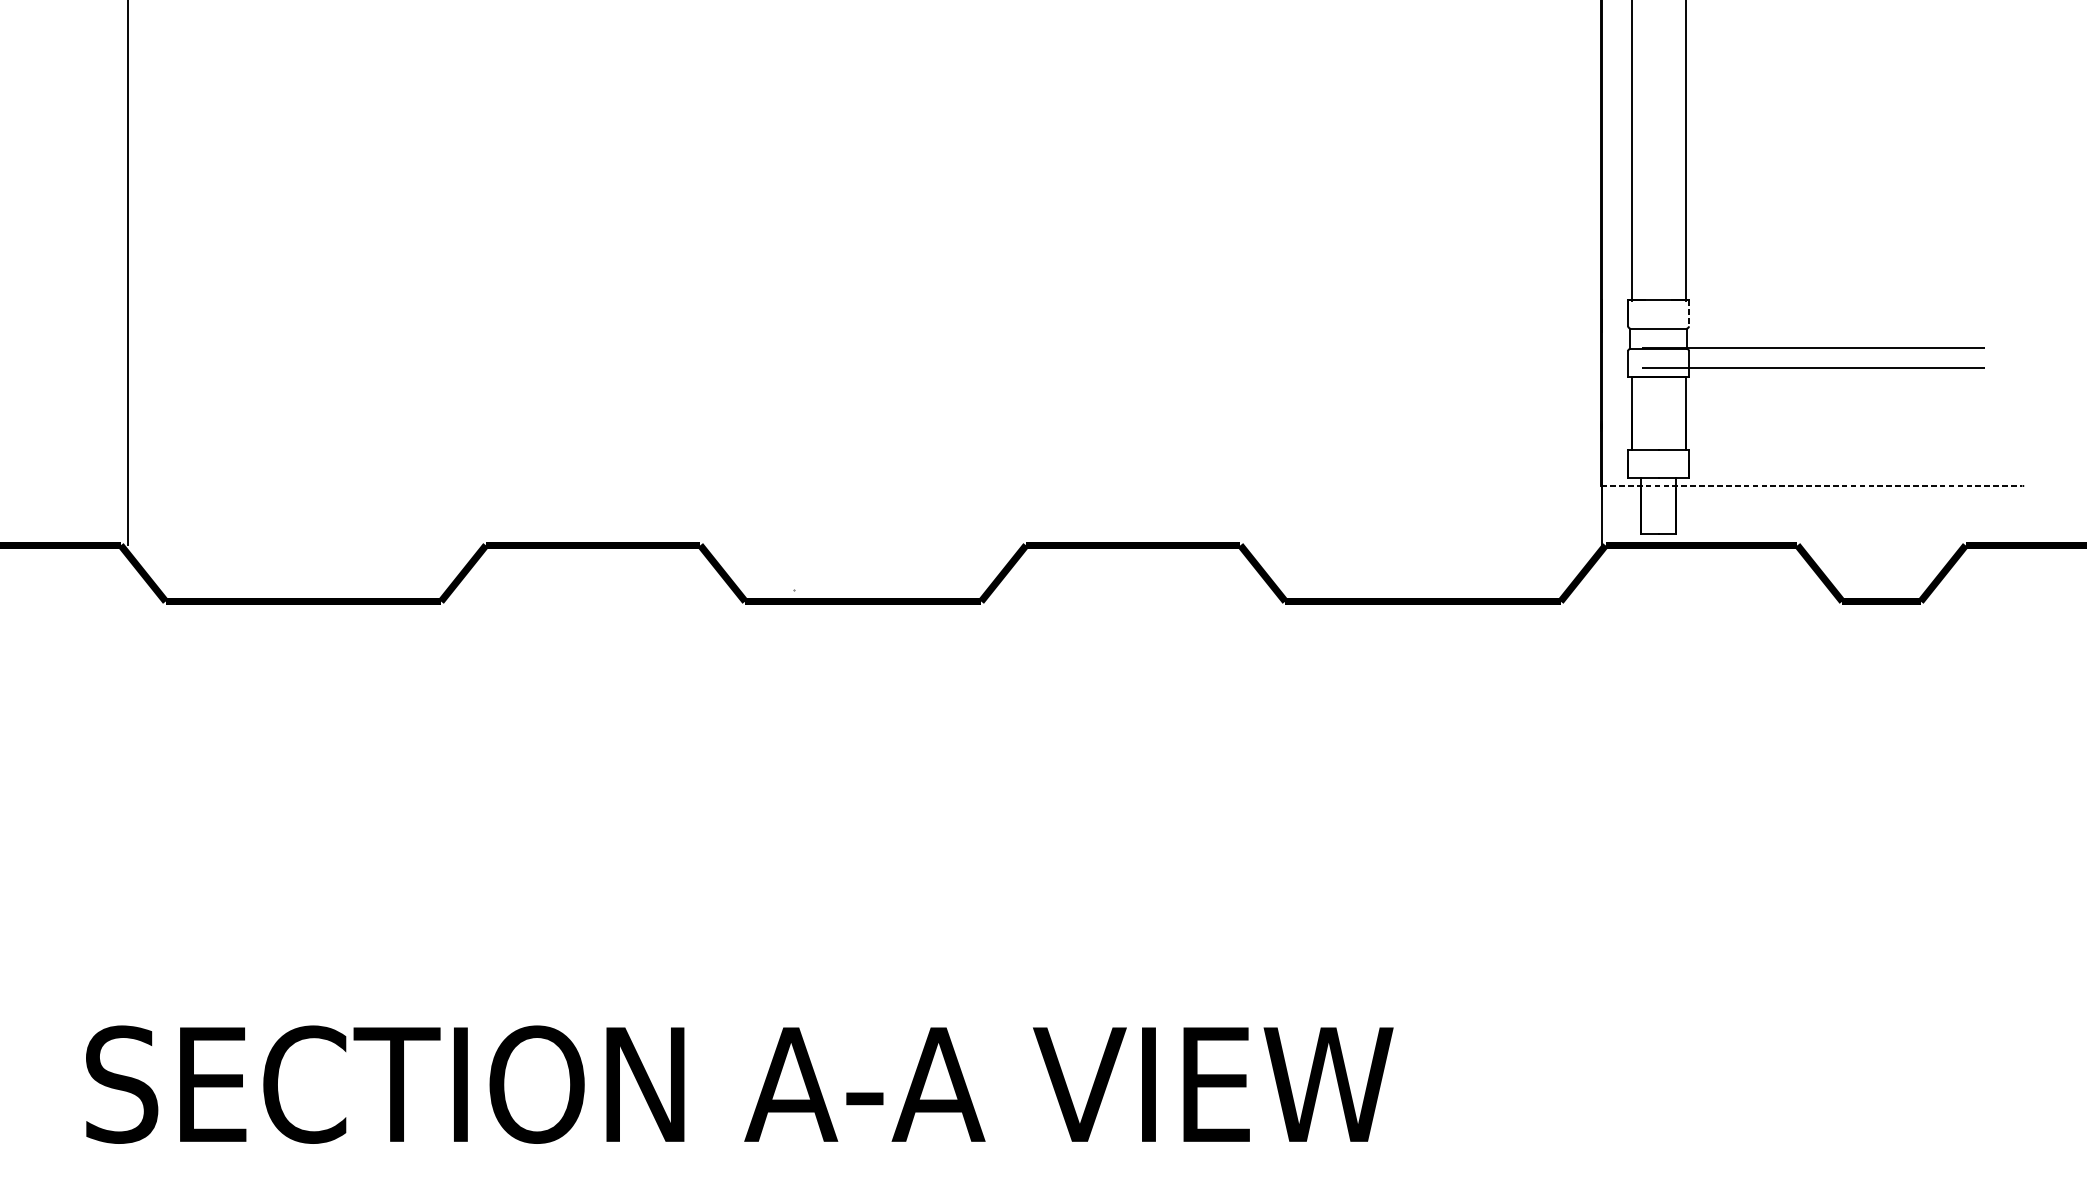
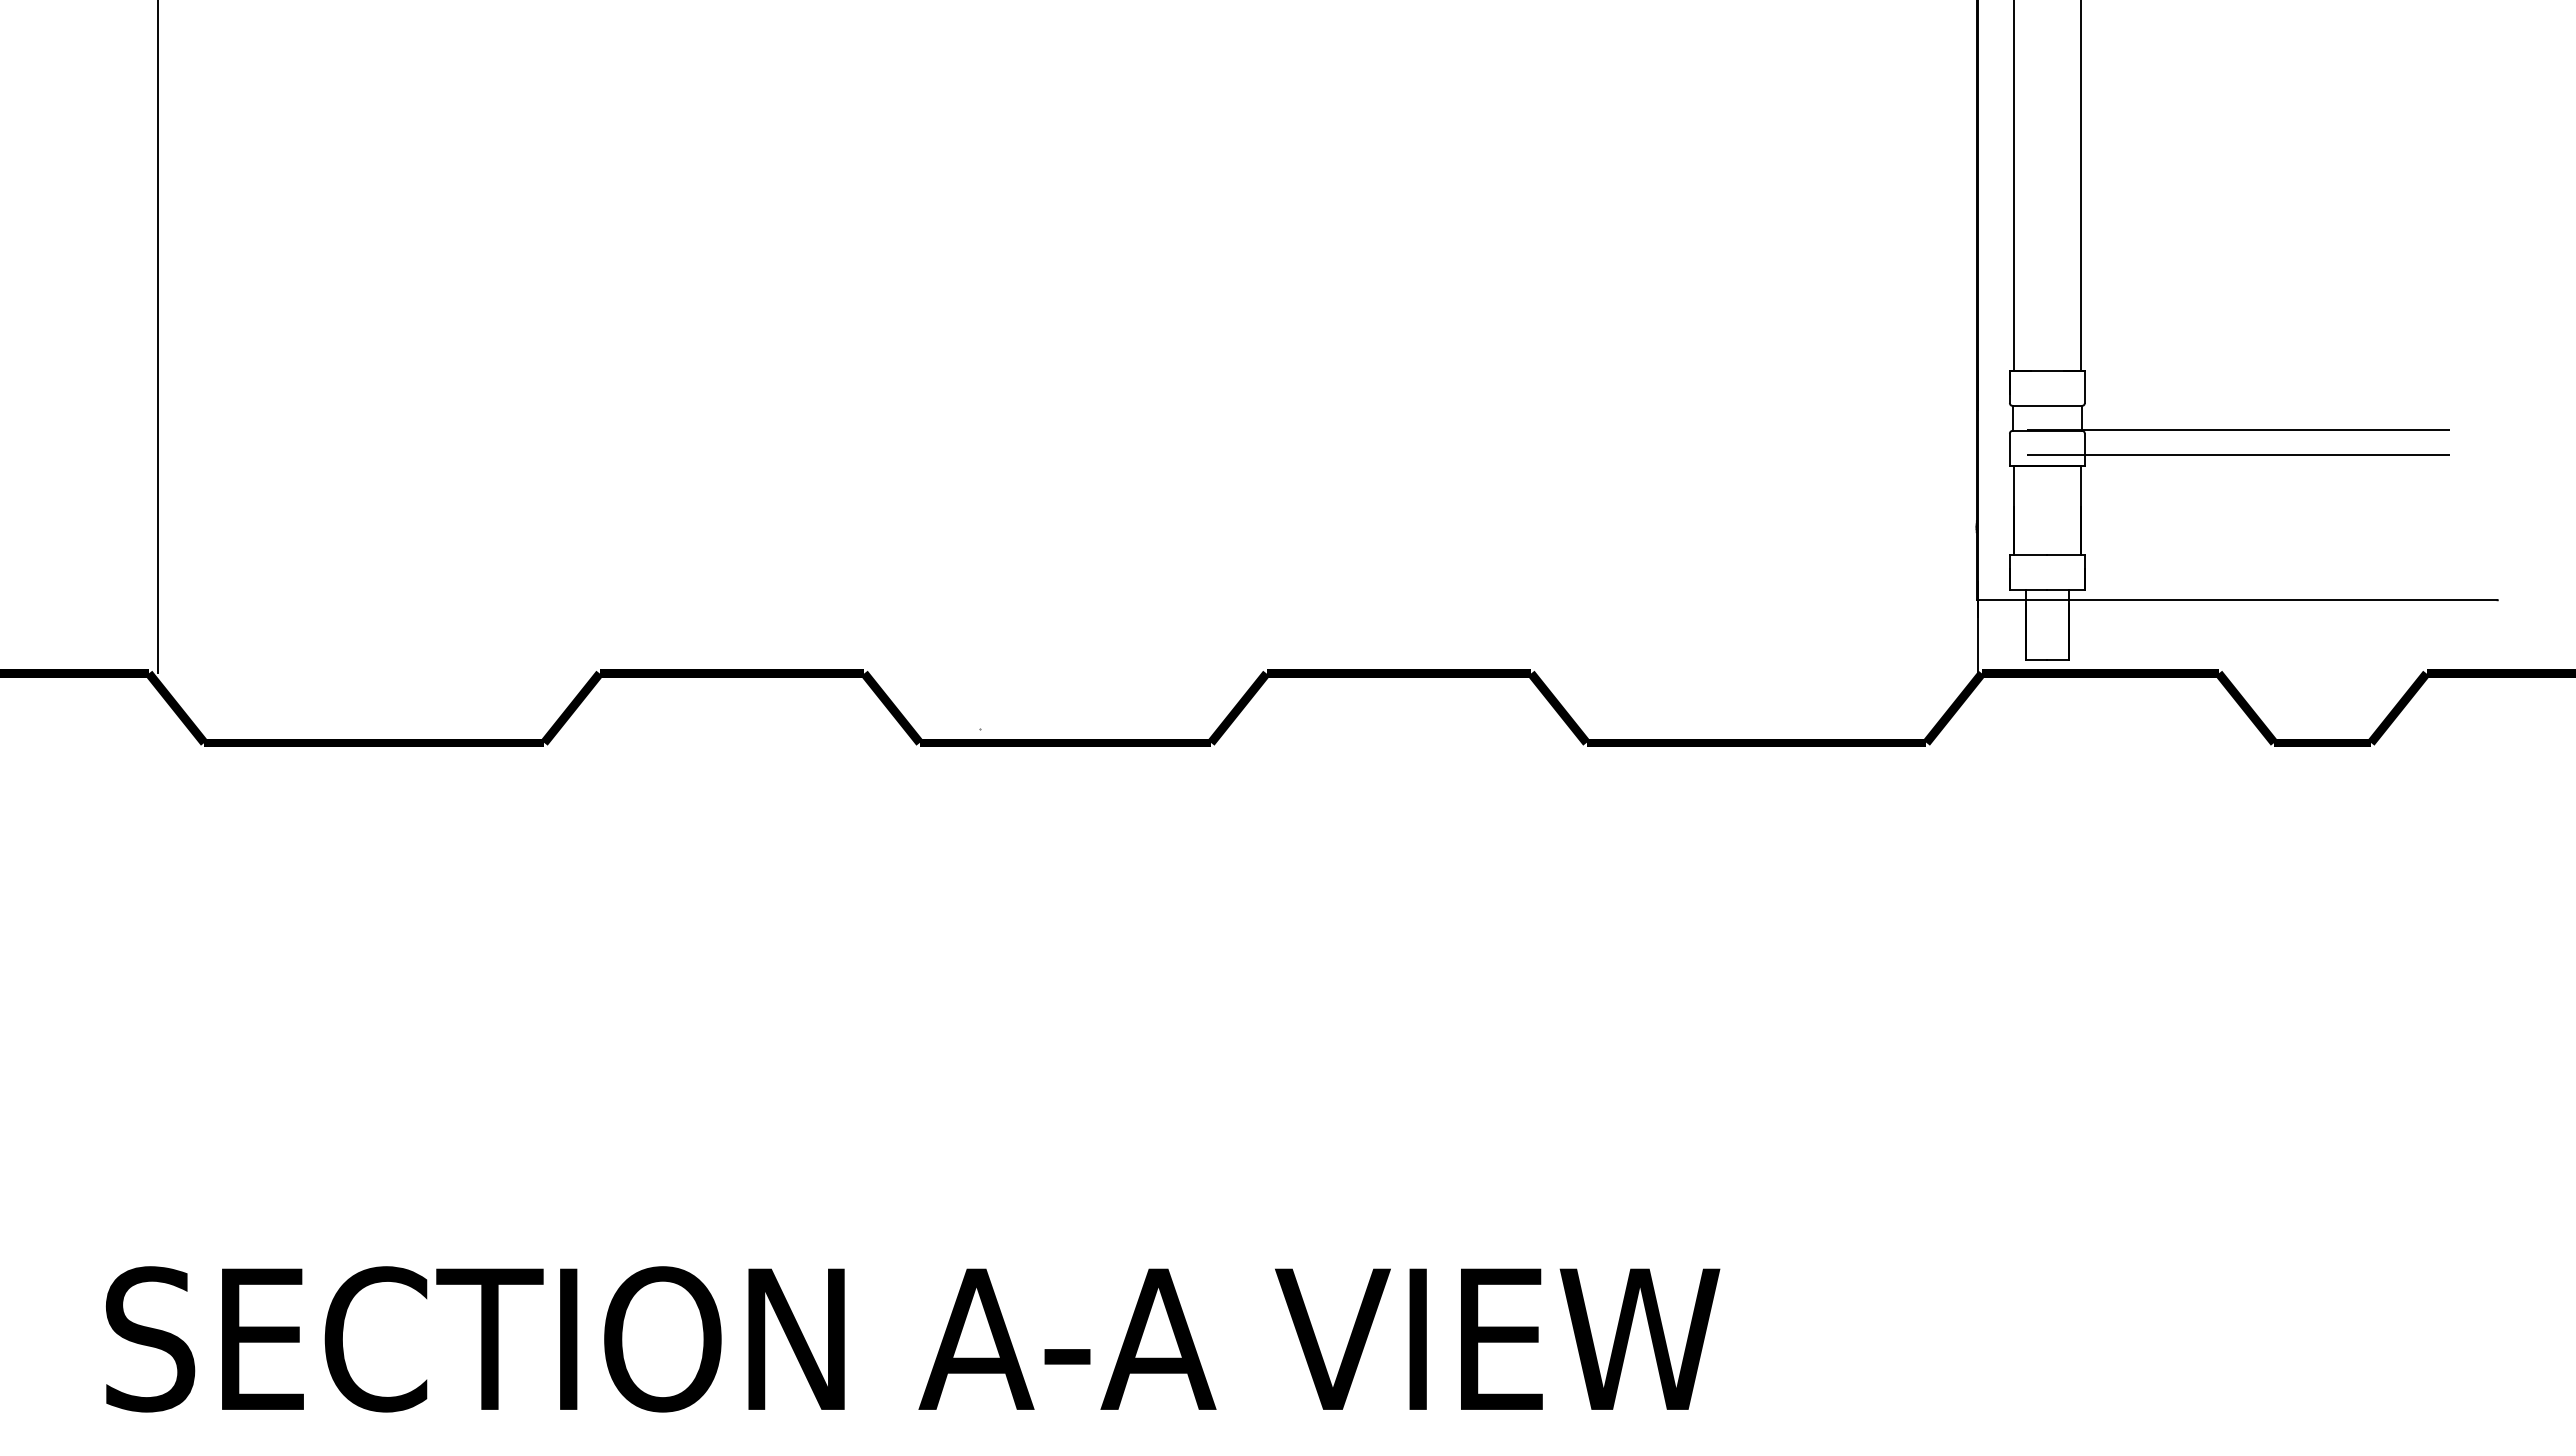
line: (1688, 313) -> (2084, 387), dashed -> solid
line: (1812, 486) -> (2237, 600), dashed -> solid

